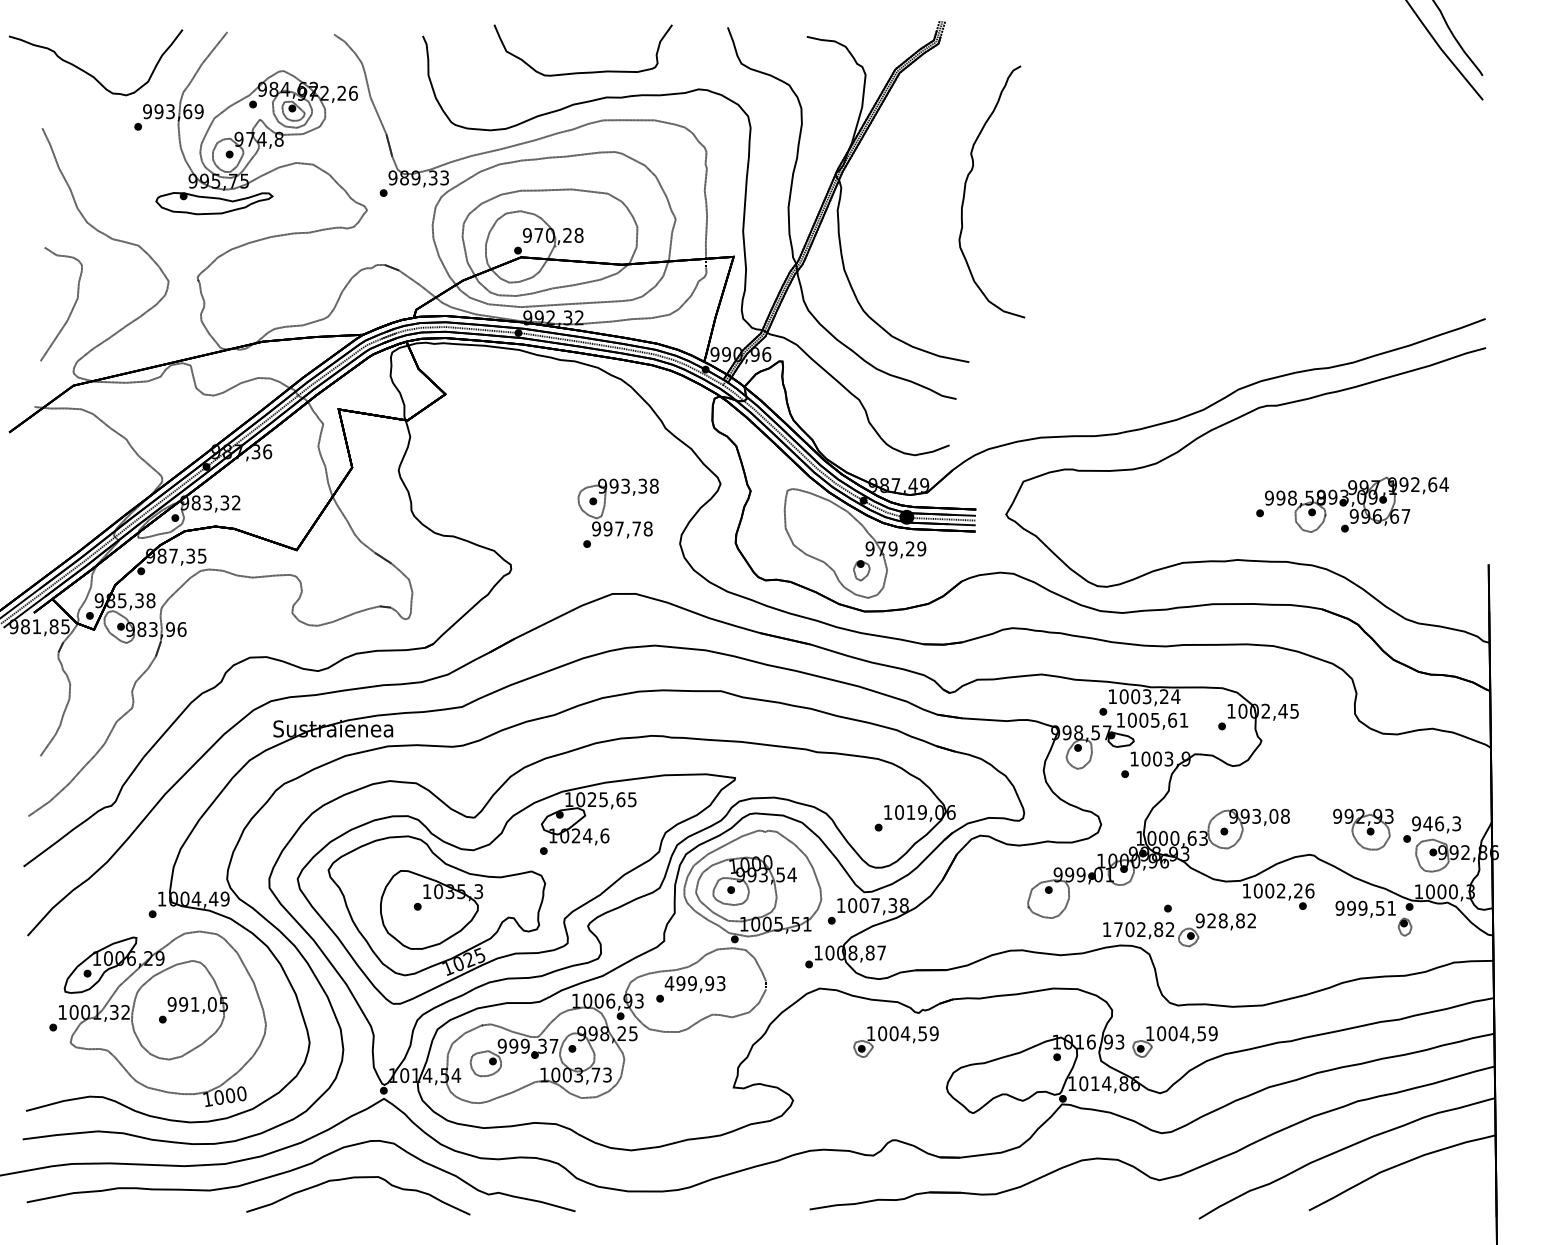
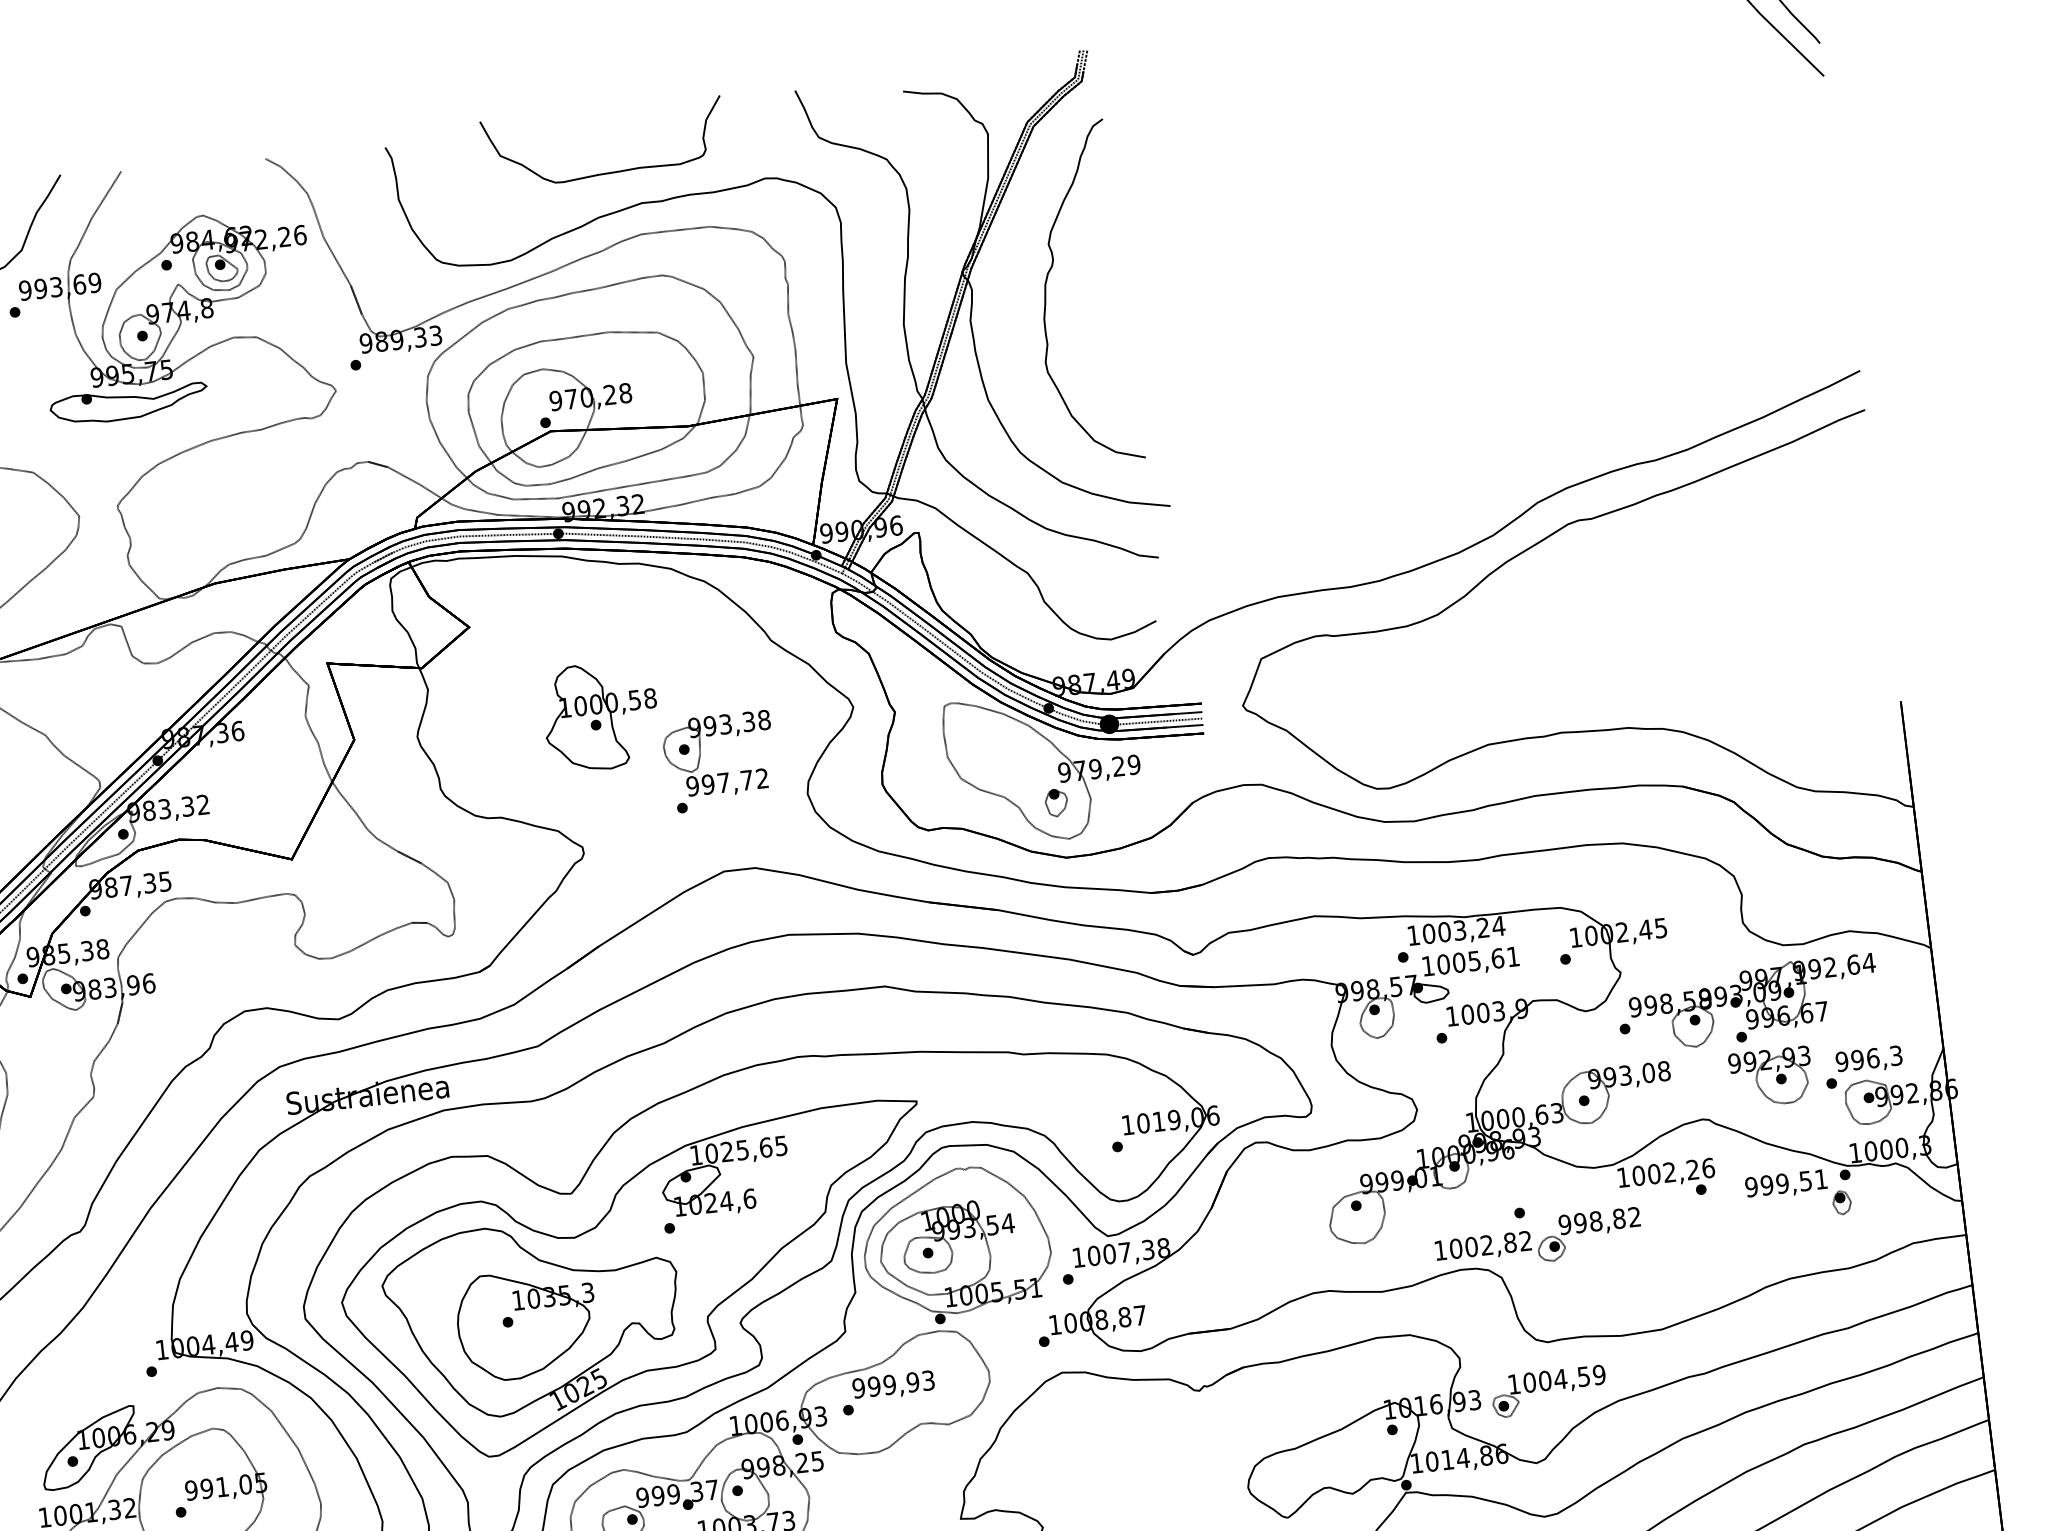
curve: (966, 185) -> (1047, 288), moved
part: (534, 470) -> (600, 716), added
part: (1352, 504) -> (1748, 1003), moved
text: (647, 528) -> (761, 778), 997,78 -> 997,72
text: (1427, 823) -> (1856, 1059), 946,3 -> 996,3
text: (1211, 920) -> (1580, 1222), 928,82 -> 998,82
text: (1118, 929) -> (1456, 1248), 1702,82 -> 1002,82
text: (669, 983) -> (858, 1388), 499,93 -> 999,93
part: (895, 1041) -> (1172, 1432), removed

